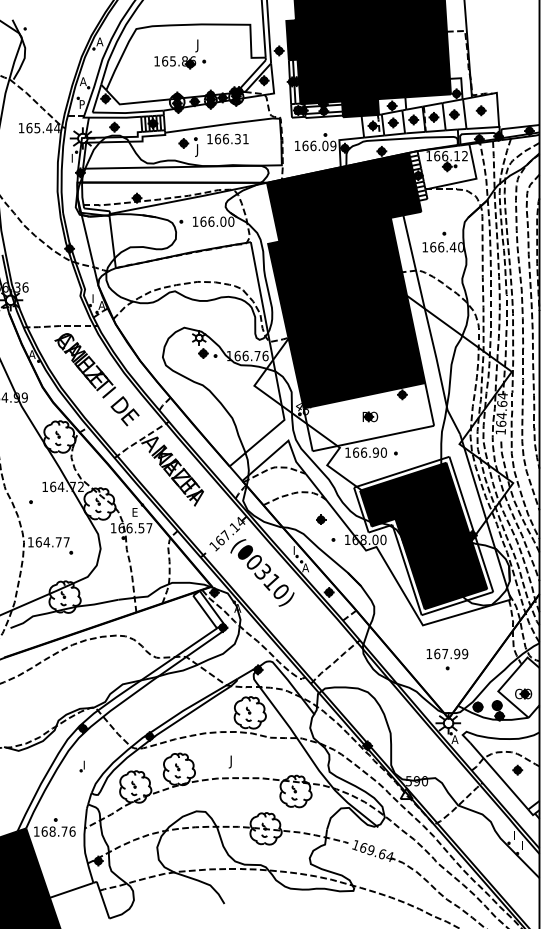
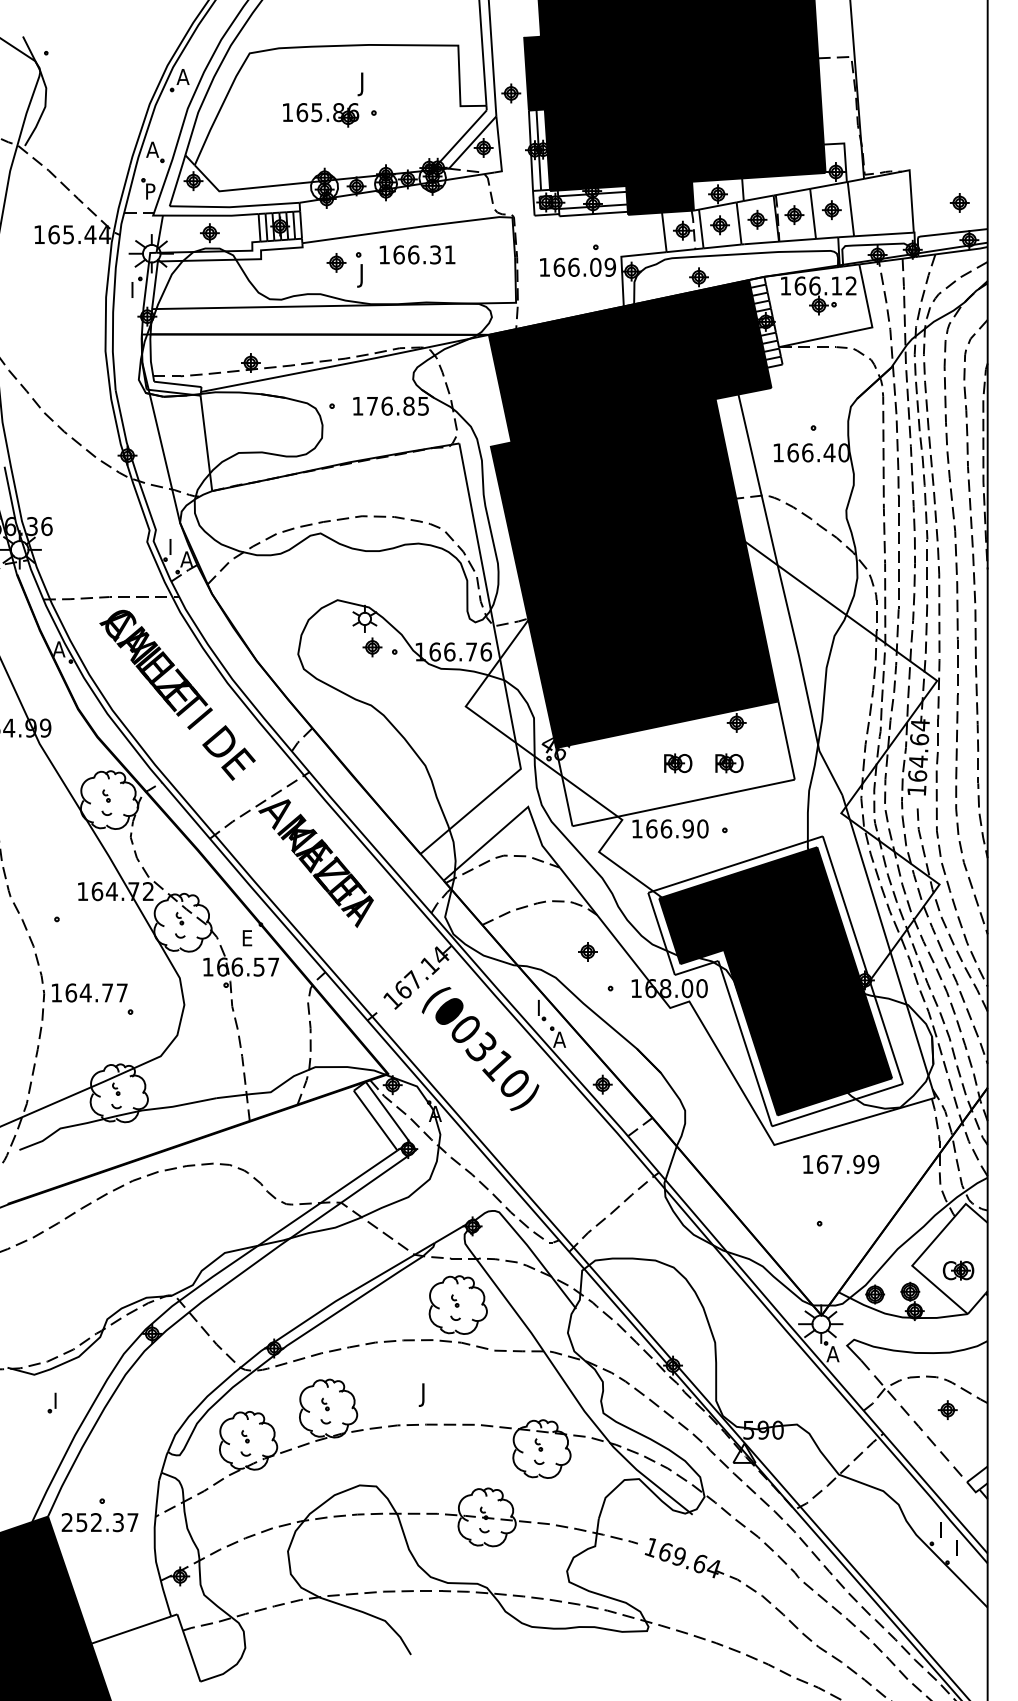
part: (480, 110) -> (958, 202), moved
text: (217, 221) -> (398, 405), 166.00 -> 176.85
part: (398, 416) -> (729, 762), added
text: (447, 653) -> (841, 1163), moved
part: (81, 766) -> (50, 1403), moved
line: (499, 776) -> (914, 1421), solid -> dashed
text: (54, 831) -> (99, 1522), 168.76 -> 252.37

